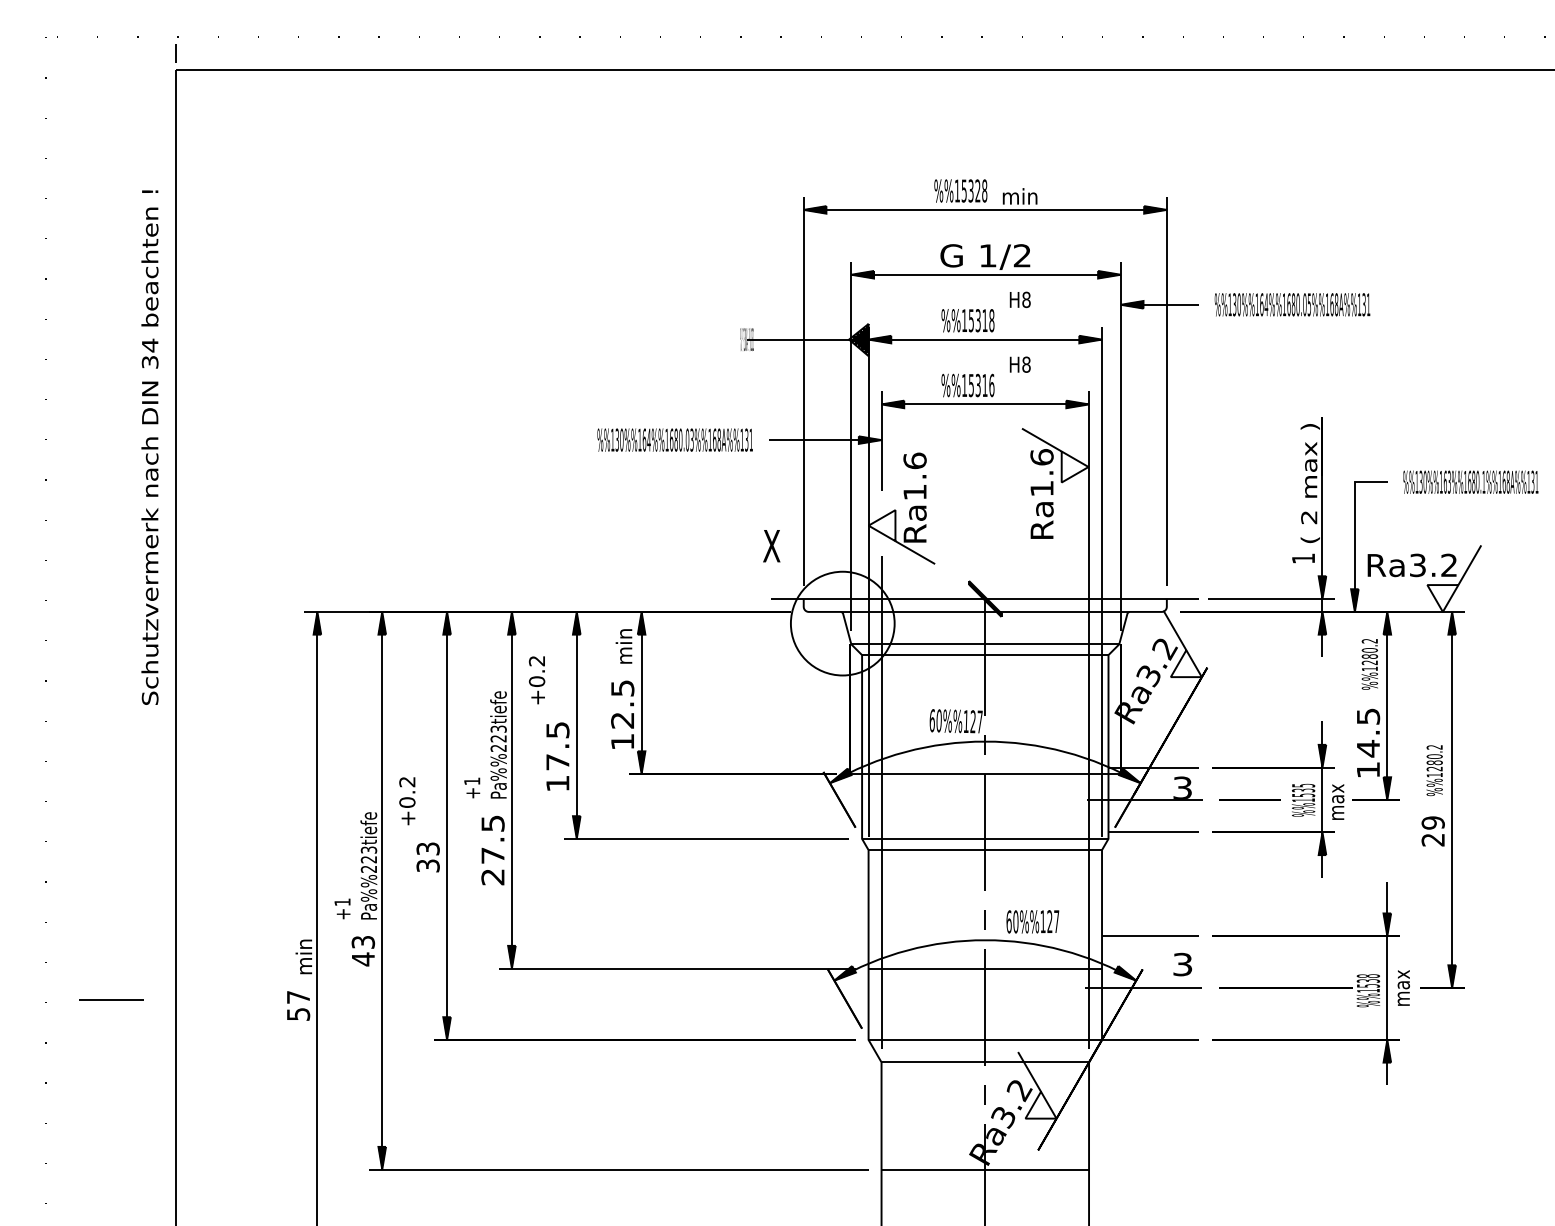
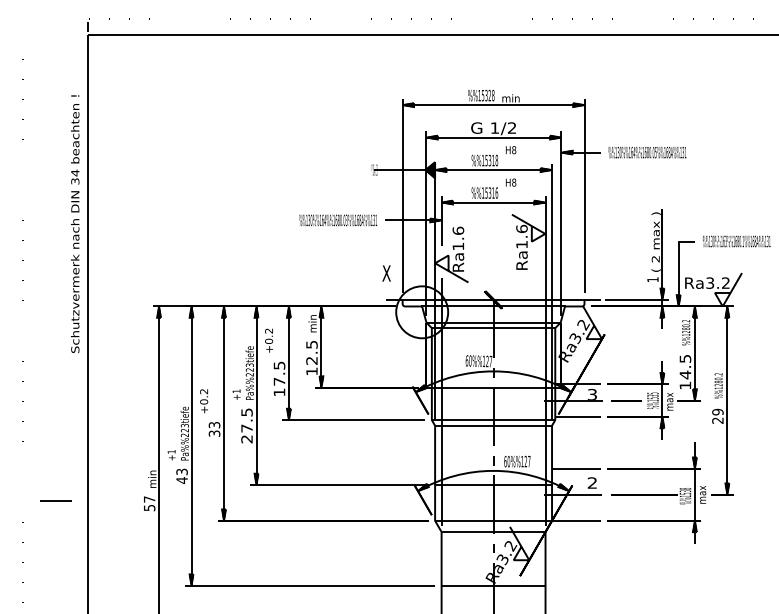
text: (1182, 965) -> (592, 483), 3 -> 2

